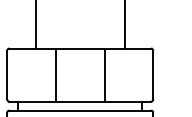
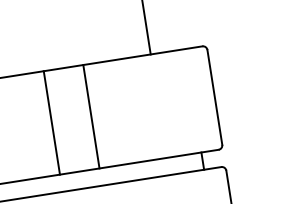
line: (55, 74) -> (51, 121), moved
line: (104, 74) -> (90, 115), moved

